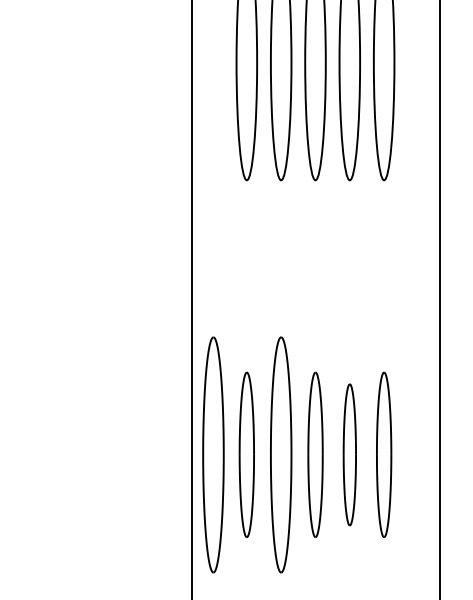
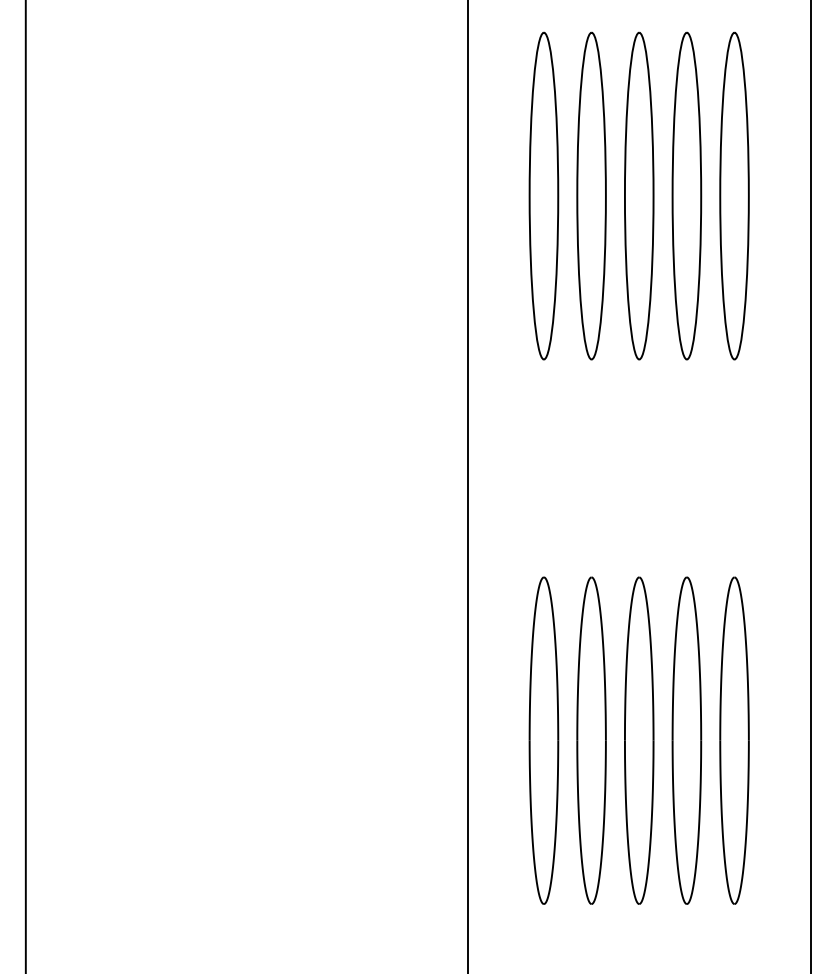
part: (213, 454) -> (497, 740), removed
part: (246, 454) -> (543, 740), size x1.43
part: (315, 454) -> (639, 740), size x1.43
part: (349, 454) -> (686, 740), size x1.67
part: (384, 454) -> (734, 740), size x1.43

